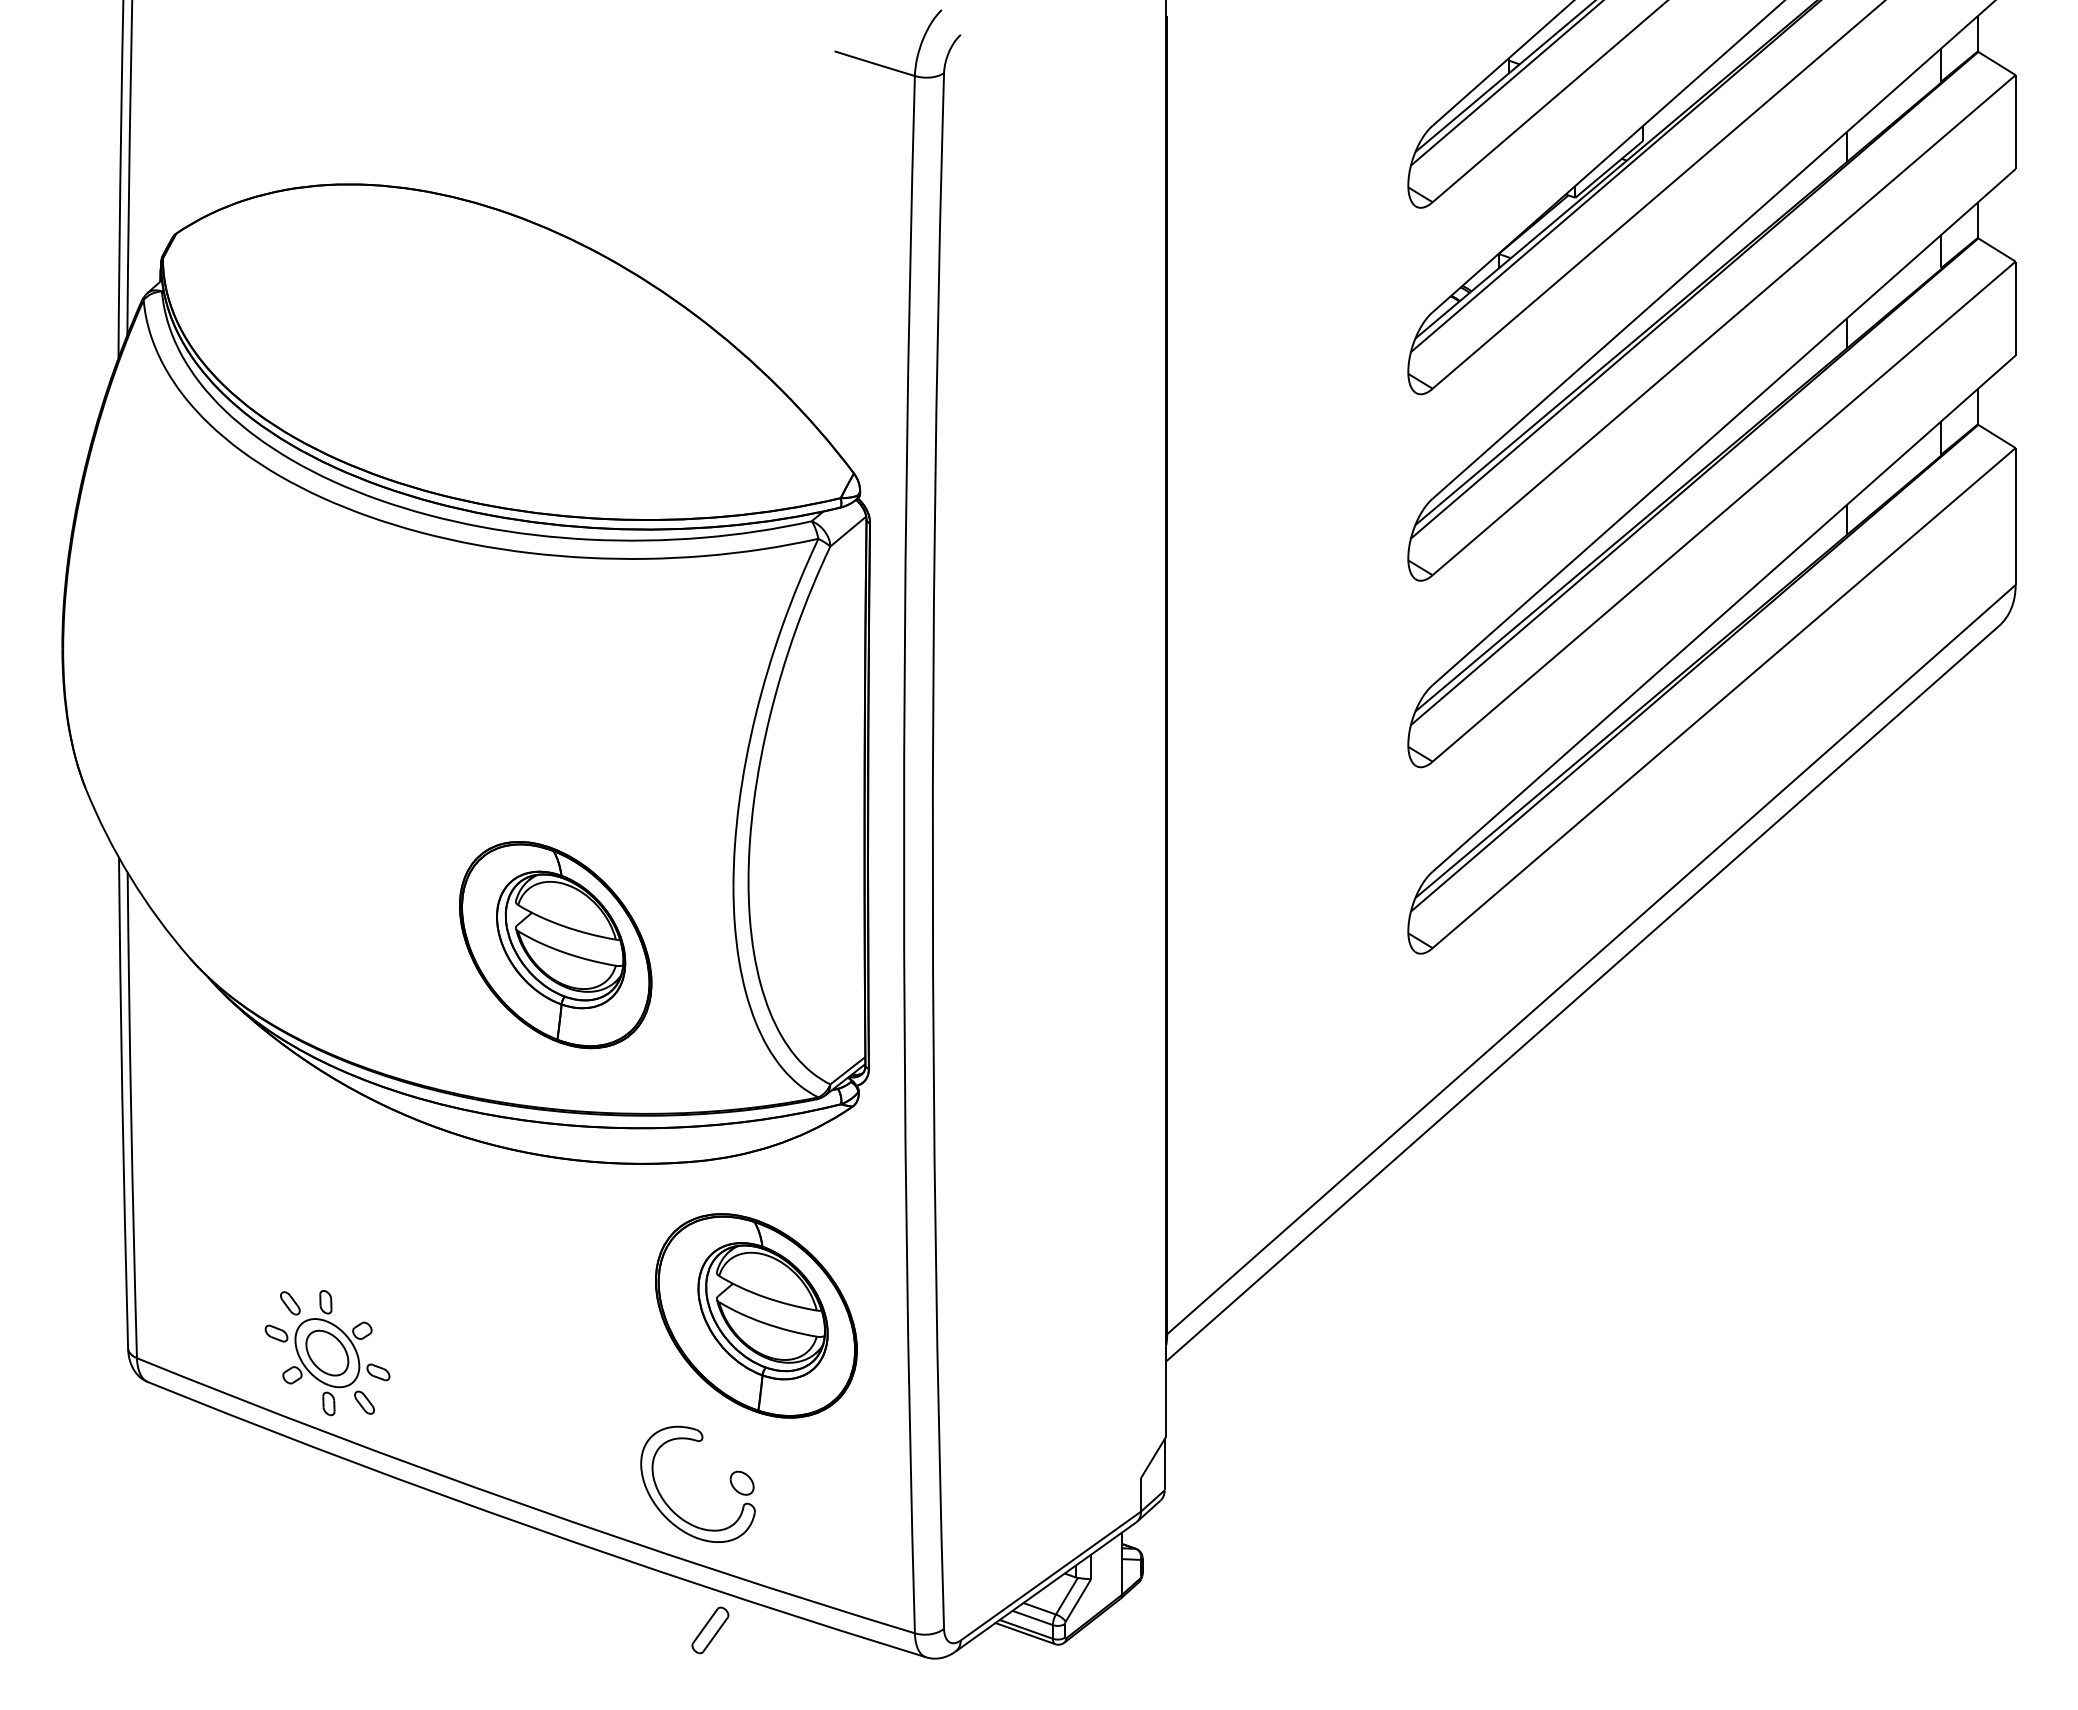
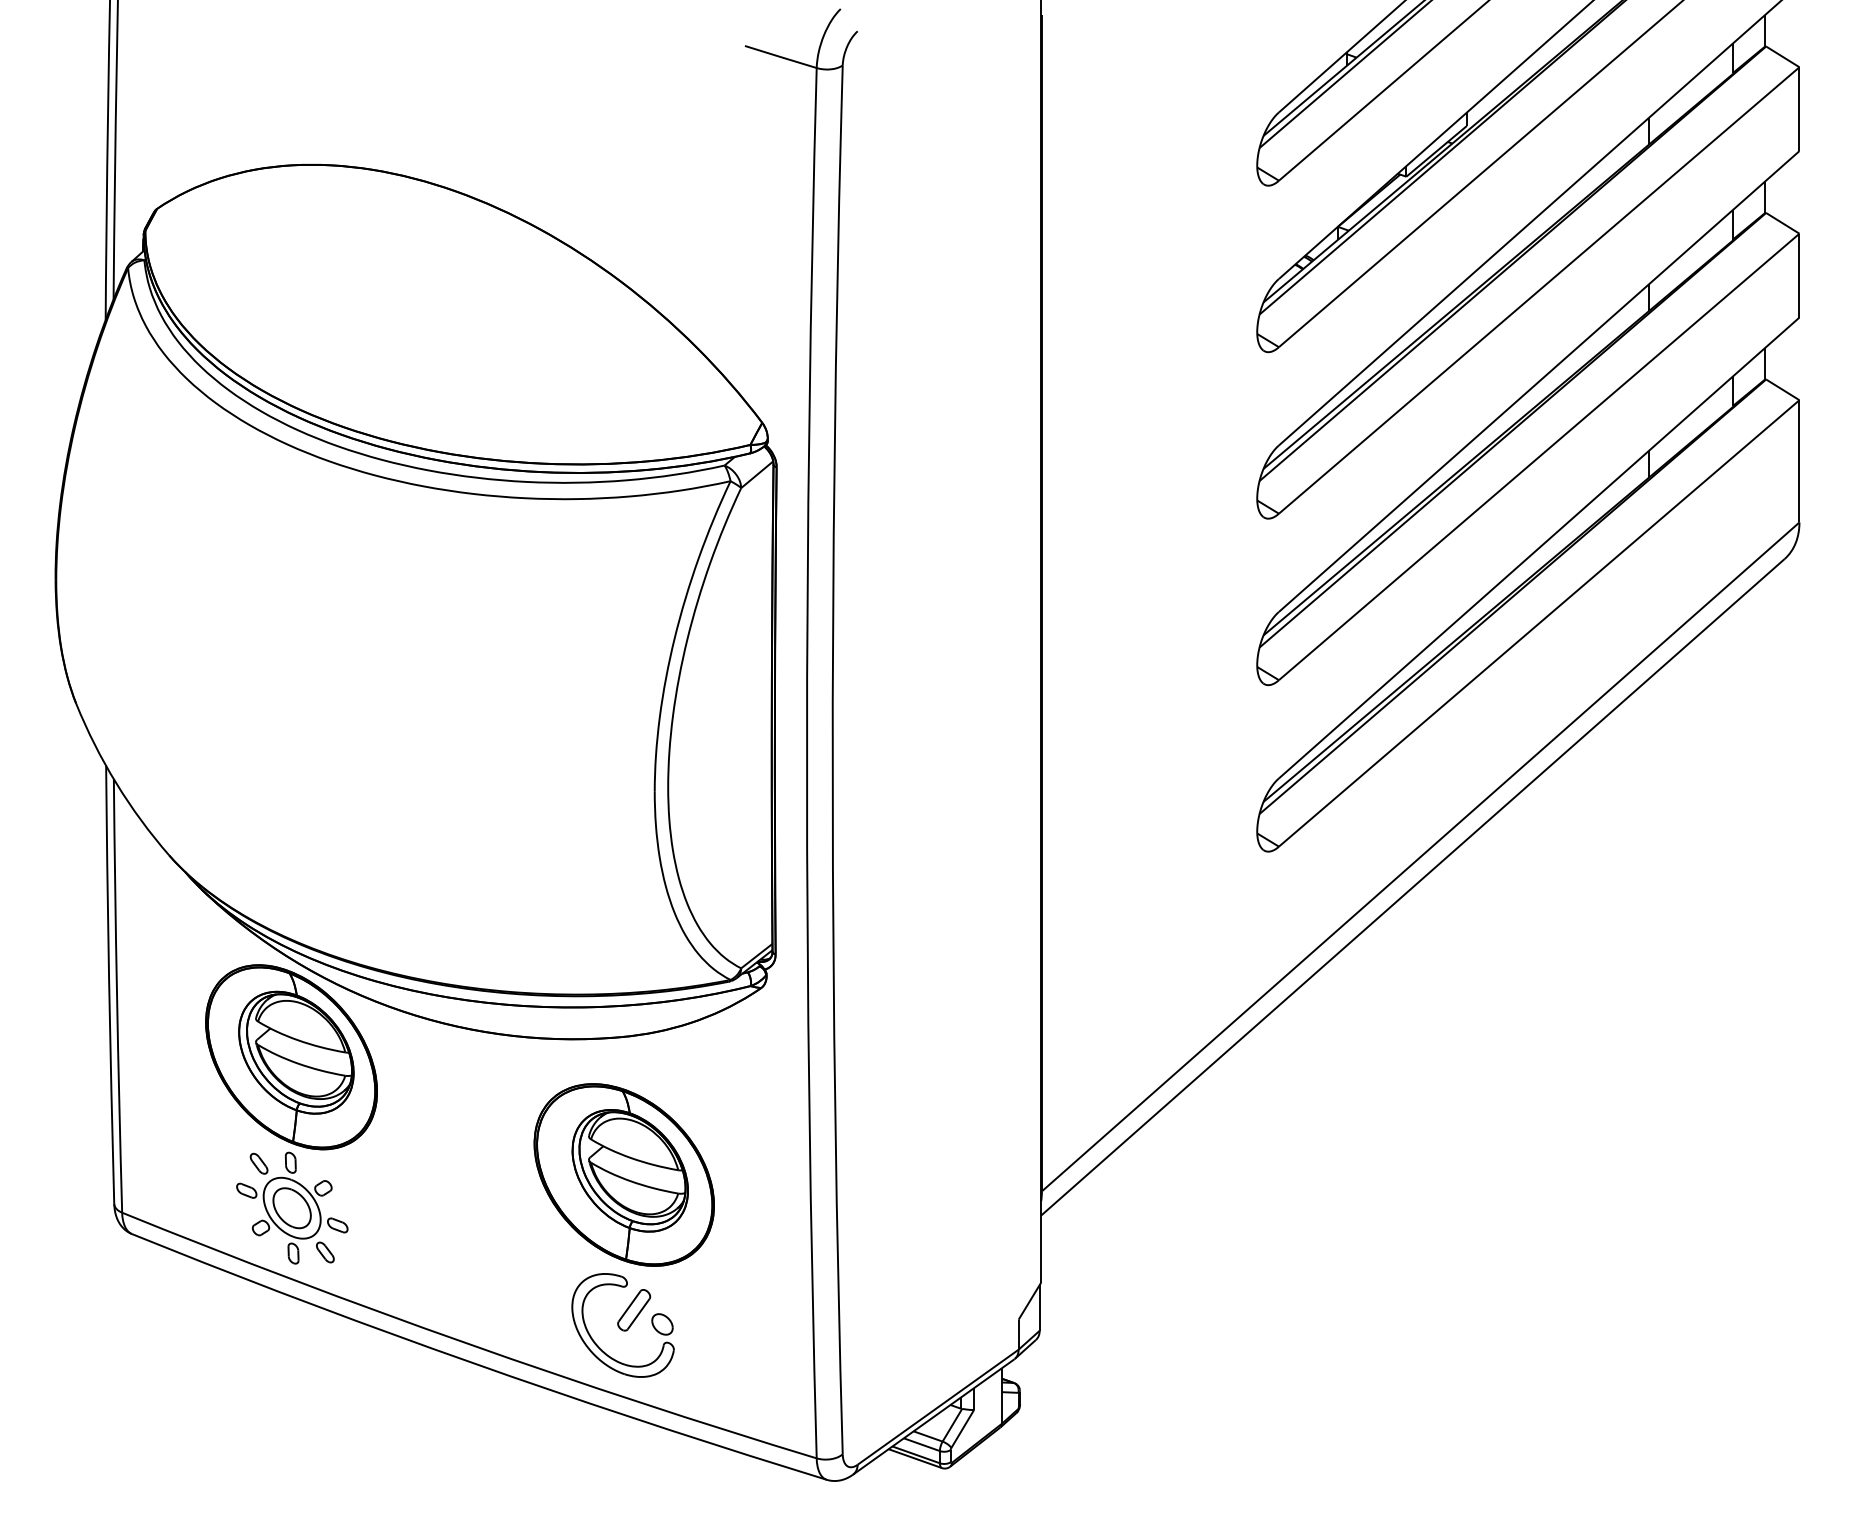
part: (555, 945) -> (291, 1057), moved
part: (756, 1315) -> (624, 1174), moved
part: (710, 1630) -> (634, 1310), moved

